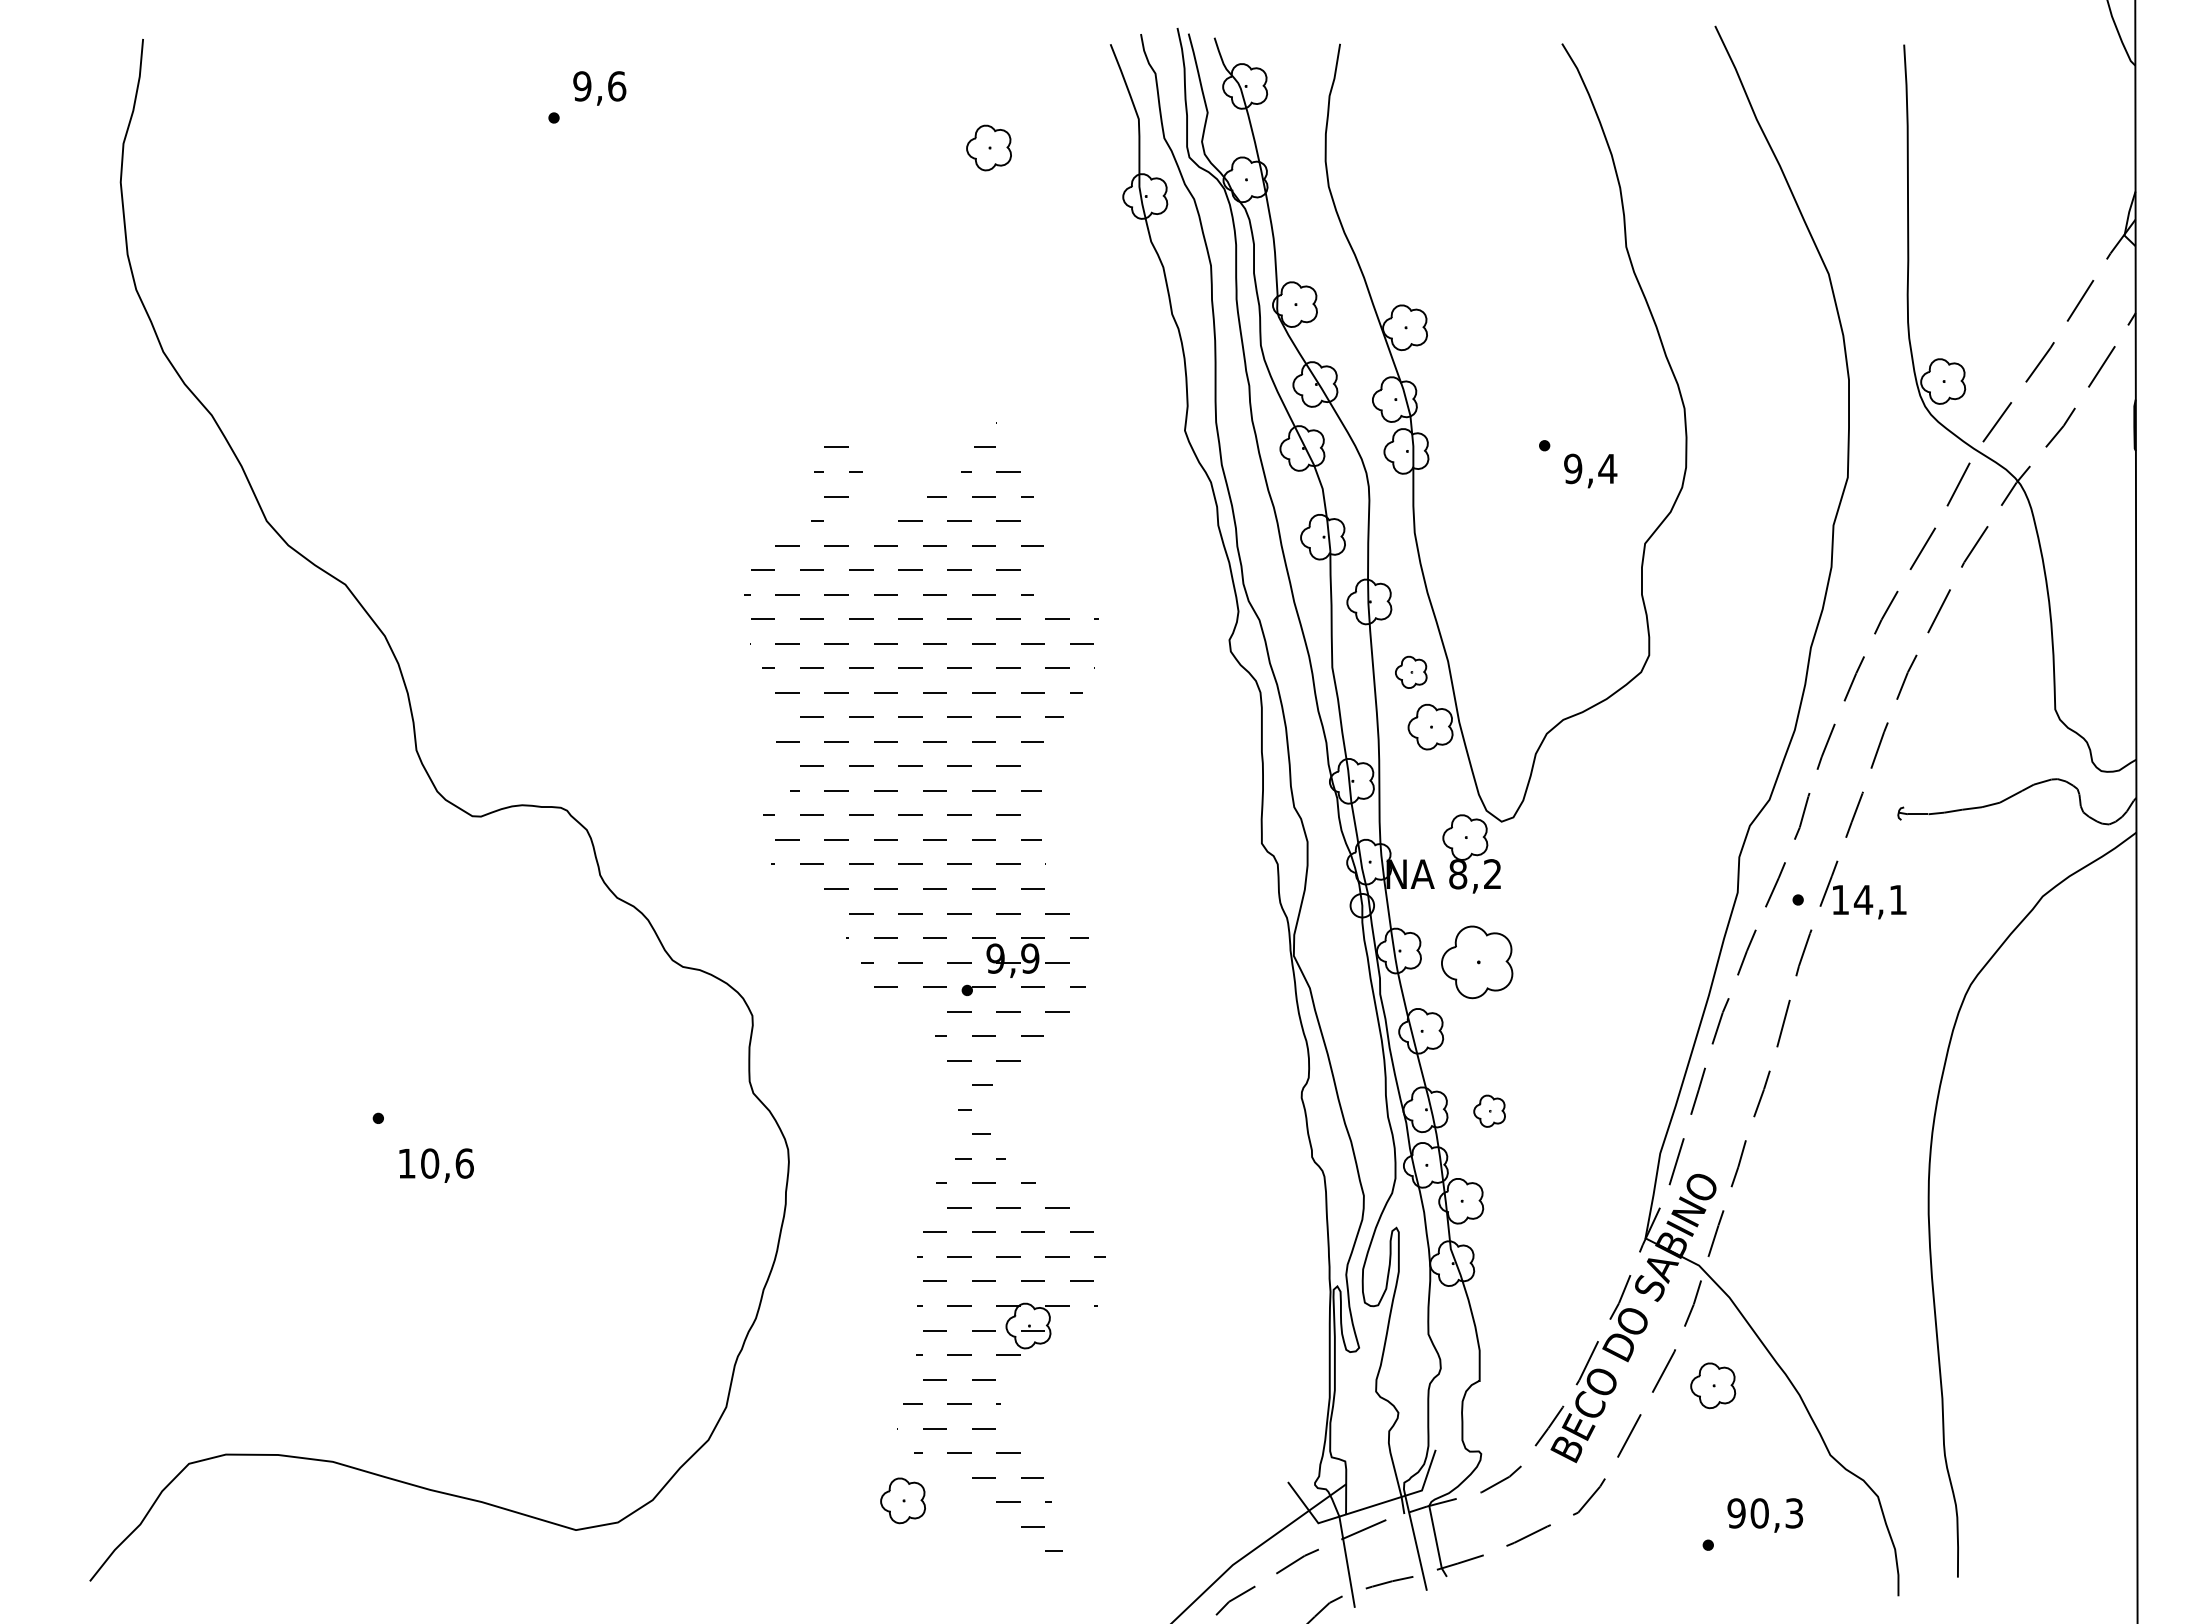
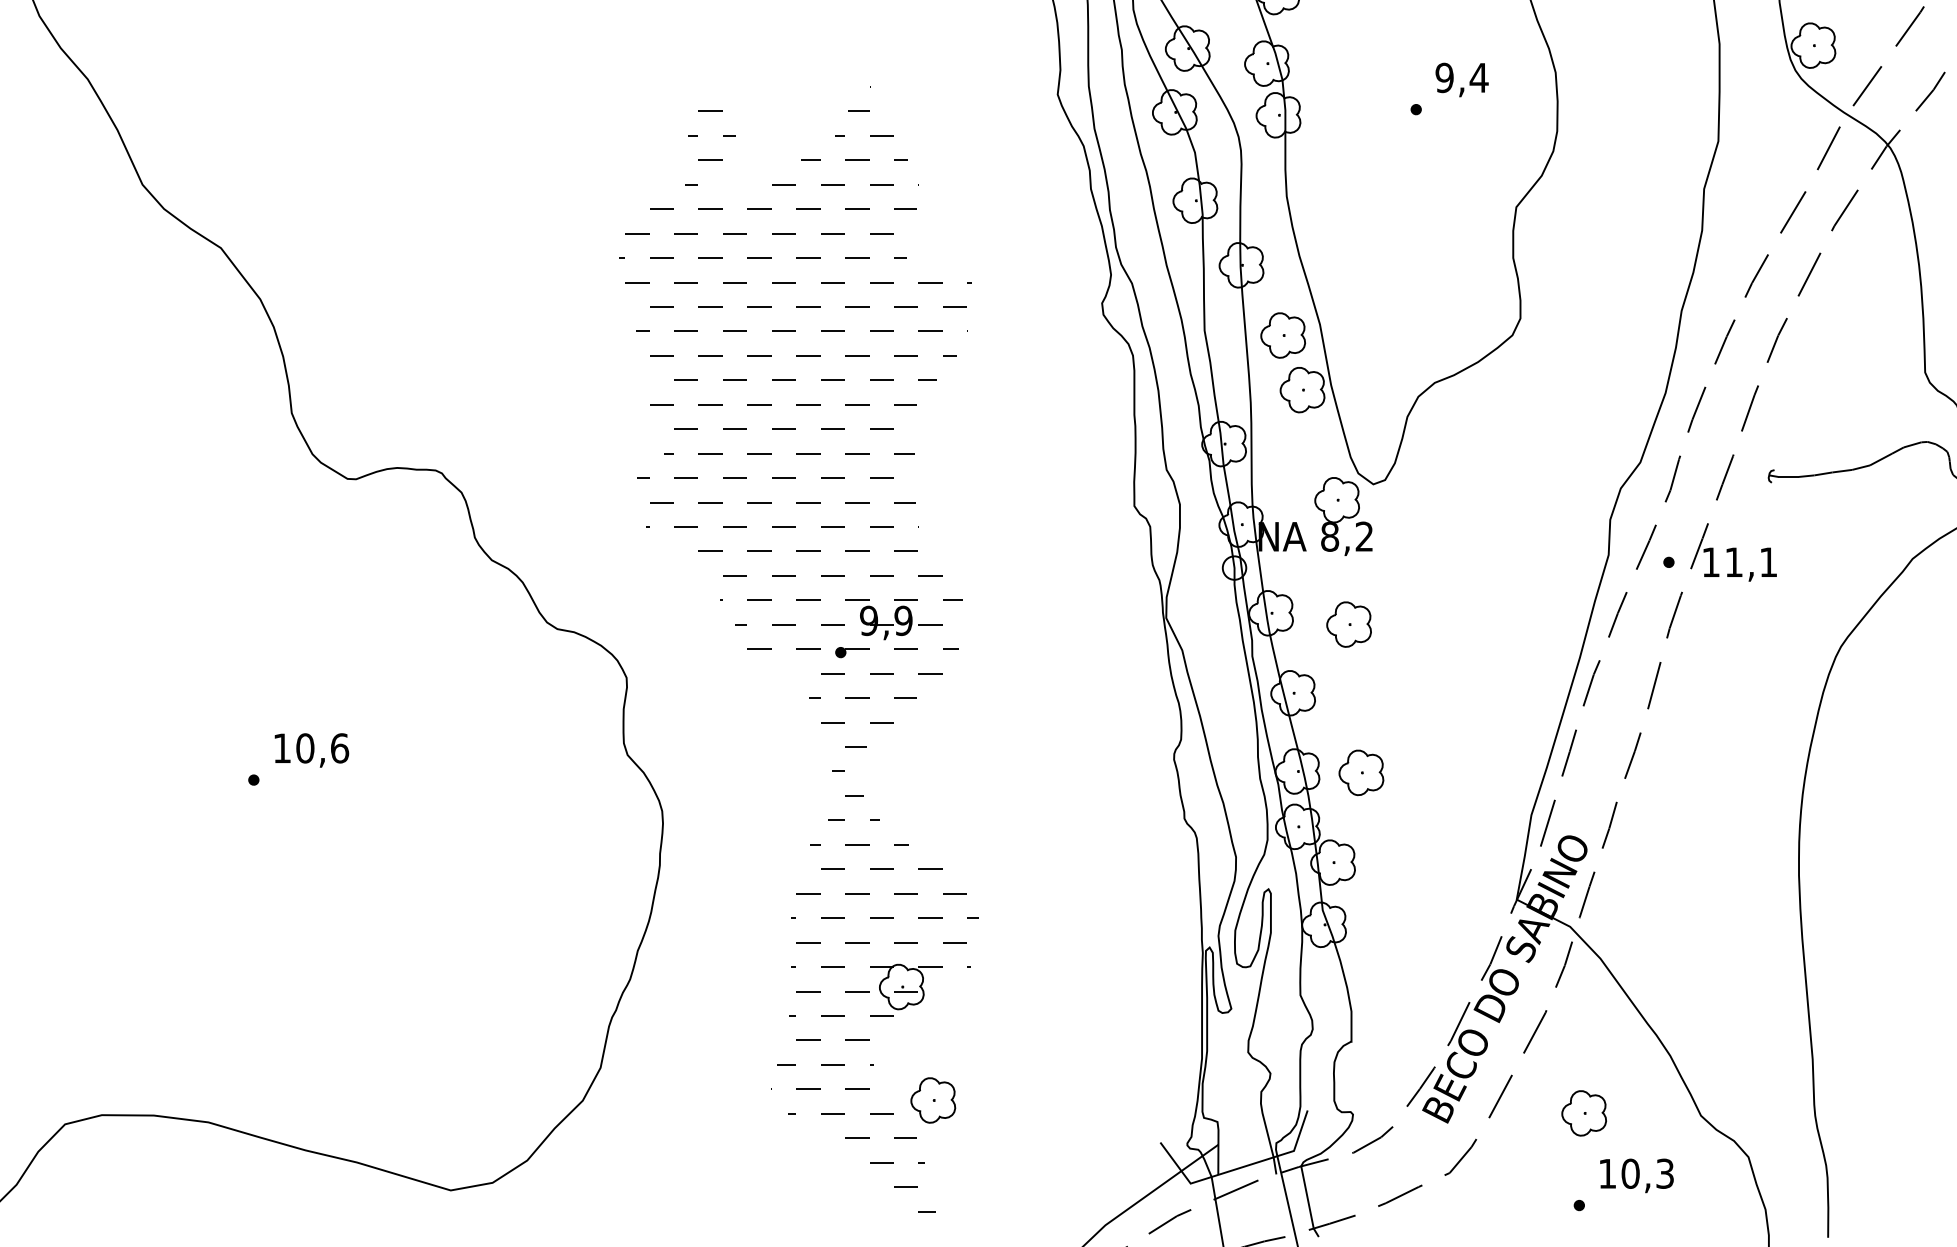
text: (1590, 470) -> (1461, 79), moved
part: (1411, 672) -> (1283, 335), size x1.43
text: (1863, 899) -> (1734, 561), 14,1 -> 11,1
part: (1477, 962) -> (1349, 624), size x0.62
part: (1489, 1111) -> (1361, 773), size x1.43
text: (436, 1165) -> (311, 750), moved
part: (1713, 1385) -> (1584, 1113), moved
part: (902, 1500) -> (932, 1100), moved
text: (1736, 1513) -> (1607, 1173), 90,3 -> 10,3

